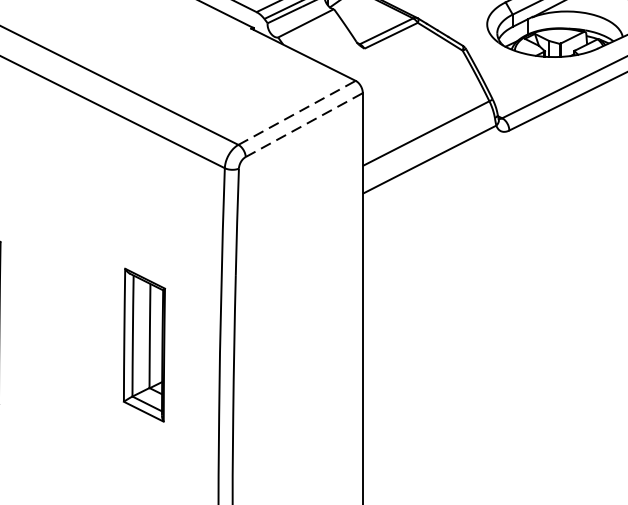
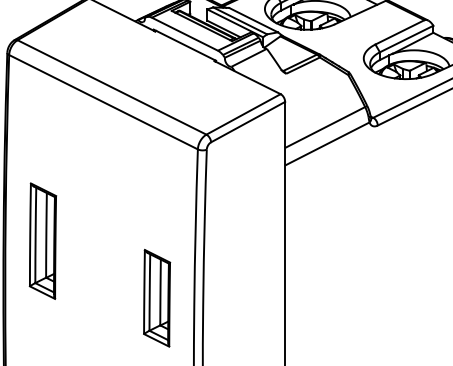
line: (296, 113) -> (243, 114), dashed -> solid
line: (304, 124) -> (248, 121), dashed -> solid
part: (145, 343) -> (157, 297), moved

